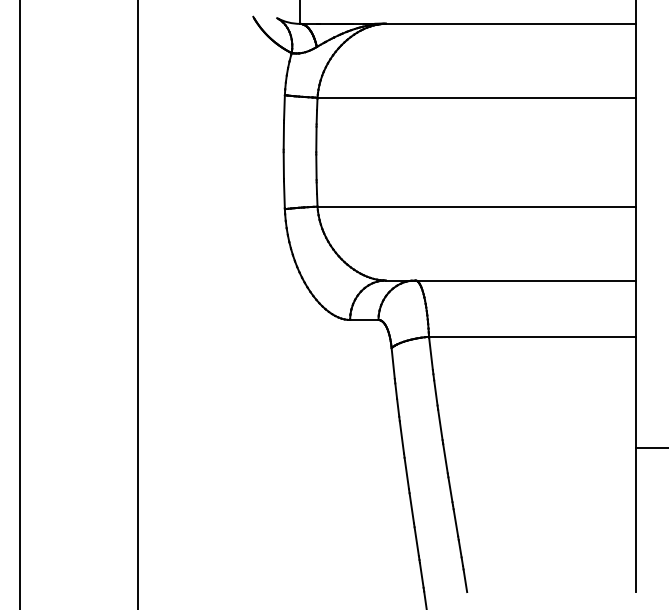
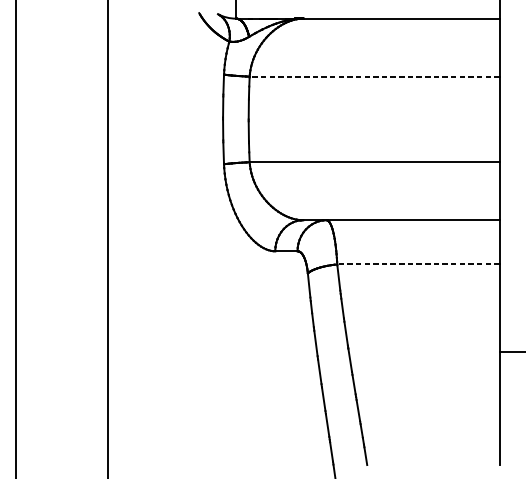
line: (476, 97) -> (374, 76), solid -> dashed
line: (531, 336) -> (417, 264), solid -> dashed

